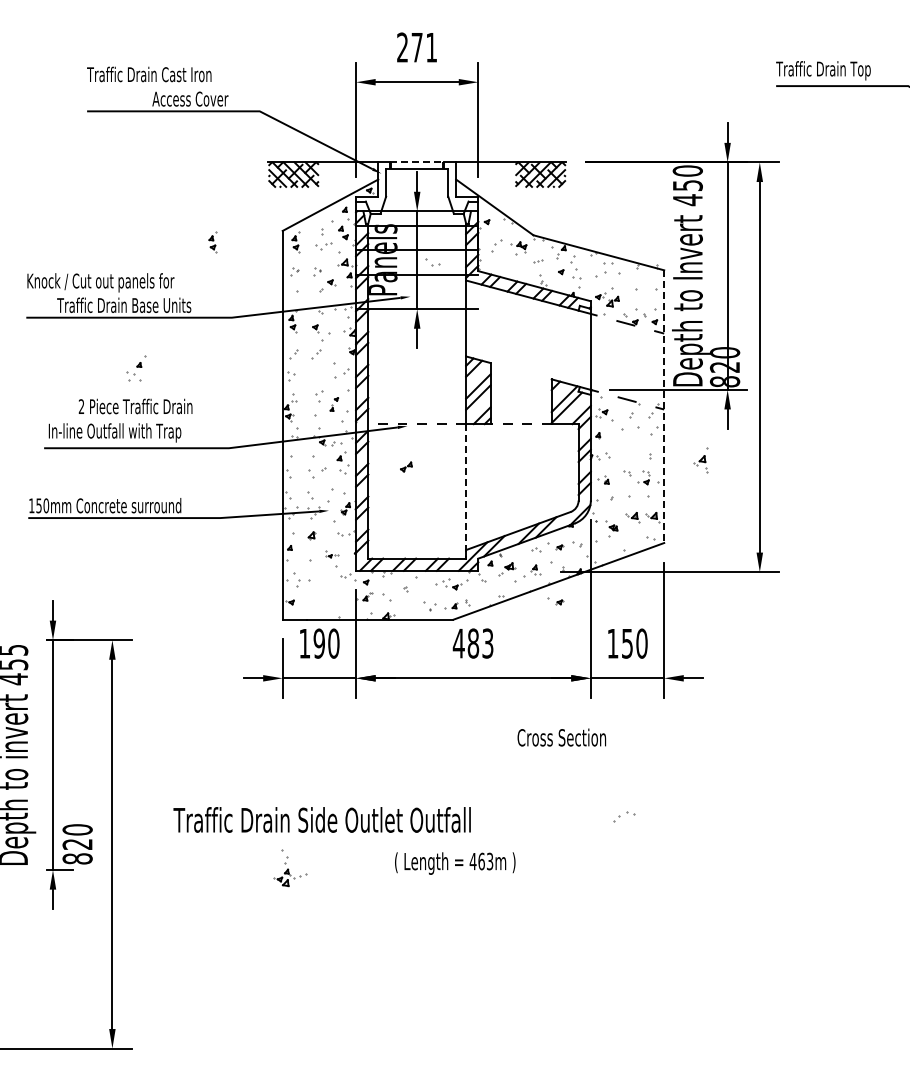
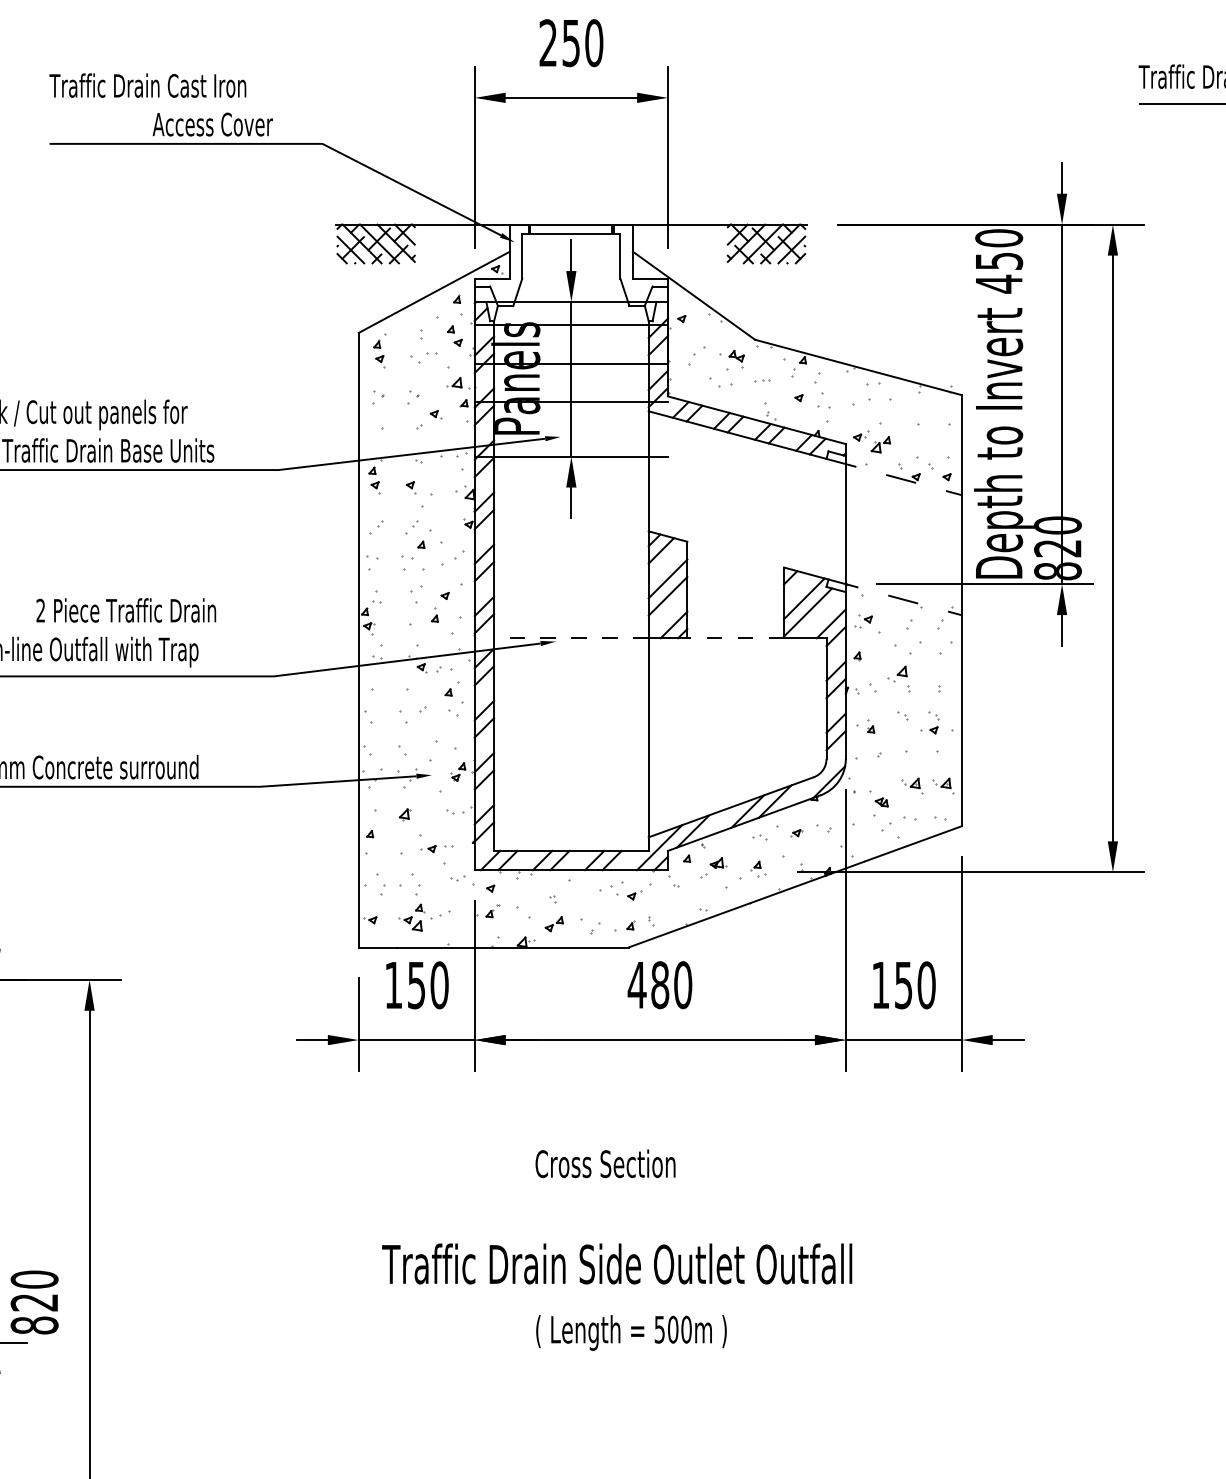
text: (424, 47) -> (582, 42), 271 -> 250
line: (417, 162) -> (571, 224), dashed -> solid
part: (212, 242) -> (247, 351), removed
part: (432, 262) -> (720, 382), moved
part: (136, 368) -> (416, 550), moved
part: (334, 404) -> (440, 607), size x1.43
line: (664, 407) -> (962, 612), dashed -> solid
part: (700, 460) -> (899, 673), moved
part: (406, 466) -> (554, 923), moved
line: (466, 491) -> (649, 744), dashed -> solid
part: (332, 554) -> (437, 844), size x1.67
part: (555, 601) -> (789, 918), removed
text: (318, 643) -> (415, 985), 190 -> 150
text: (487, 643) -> (682, 985), 483 -> 480
text: (561, 737) -> (605, 1163), moved
part: (624, 816) -> (899, 823), moved
text: (321, 819) -> (616, 1263), moved
text: (481, 861) -> (672, 1329), 463m -> 500m
part: (290, 868) -> (424, 902), moved

